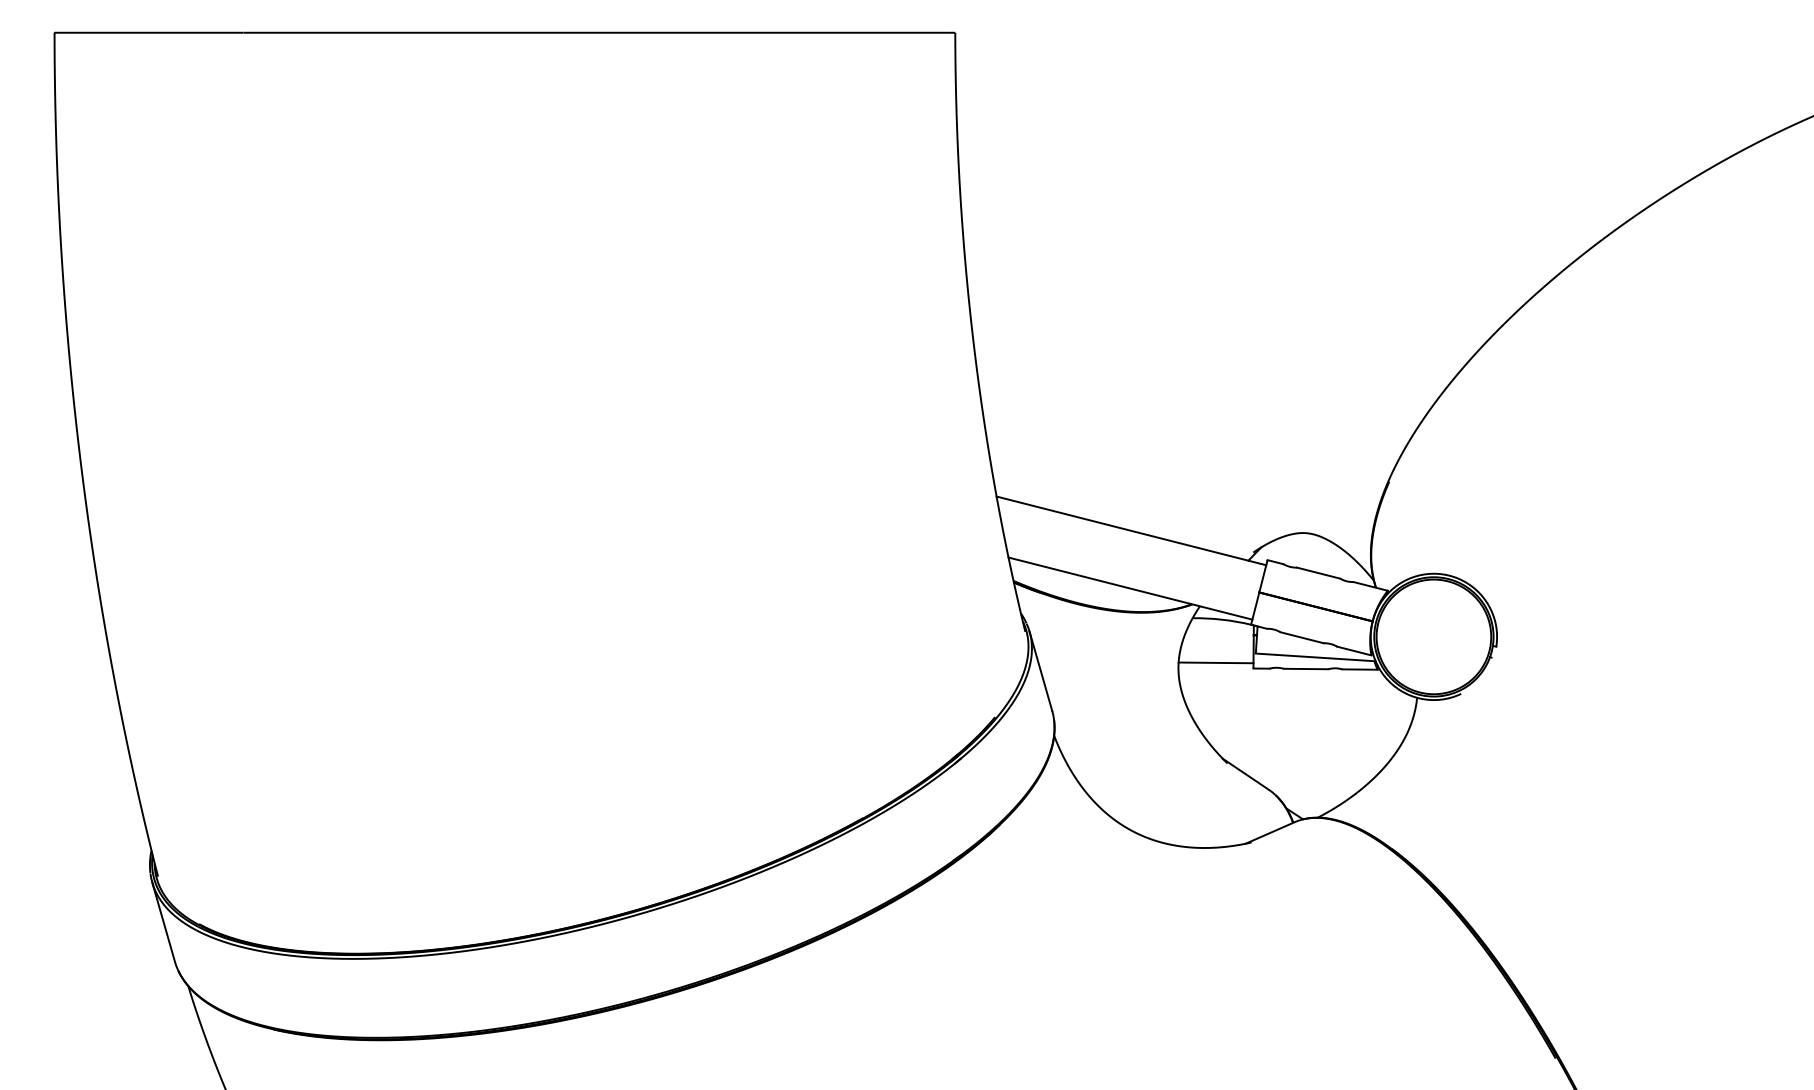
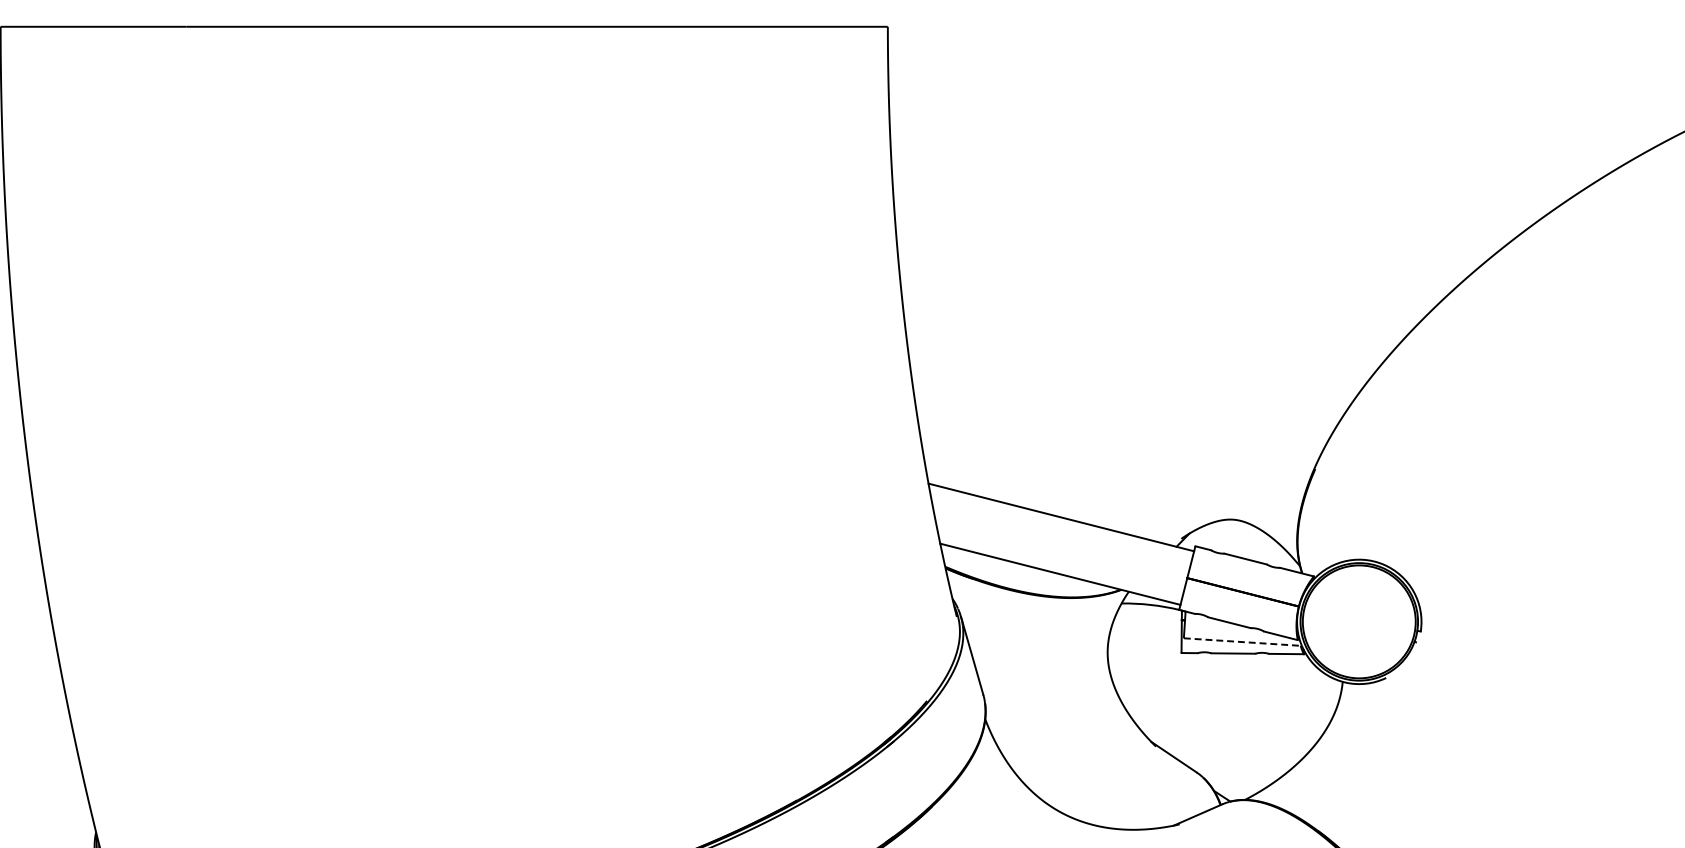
line: (1316, 657) -> (1243, 642), solid -> dashed
line: (1215, 662) -> (1144, 647), removed

